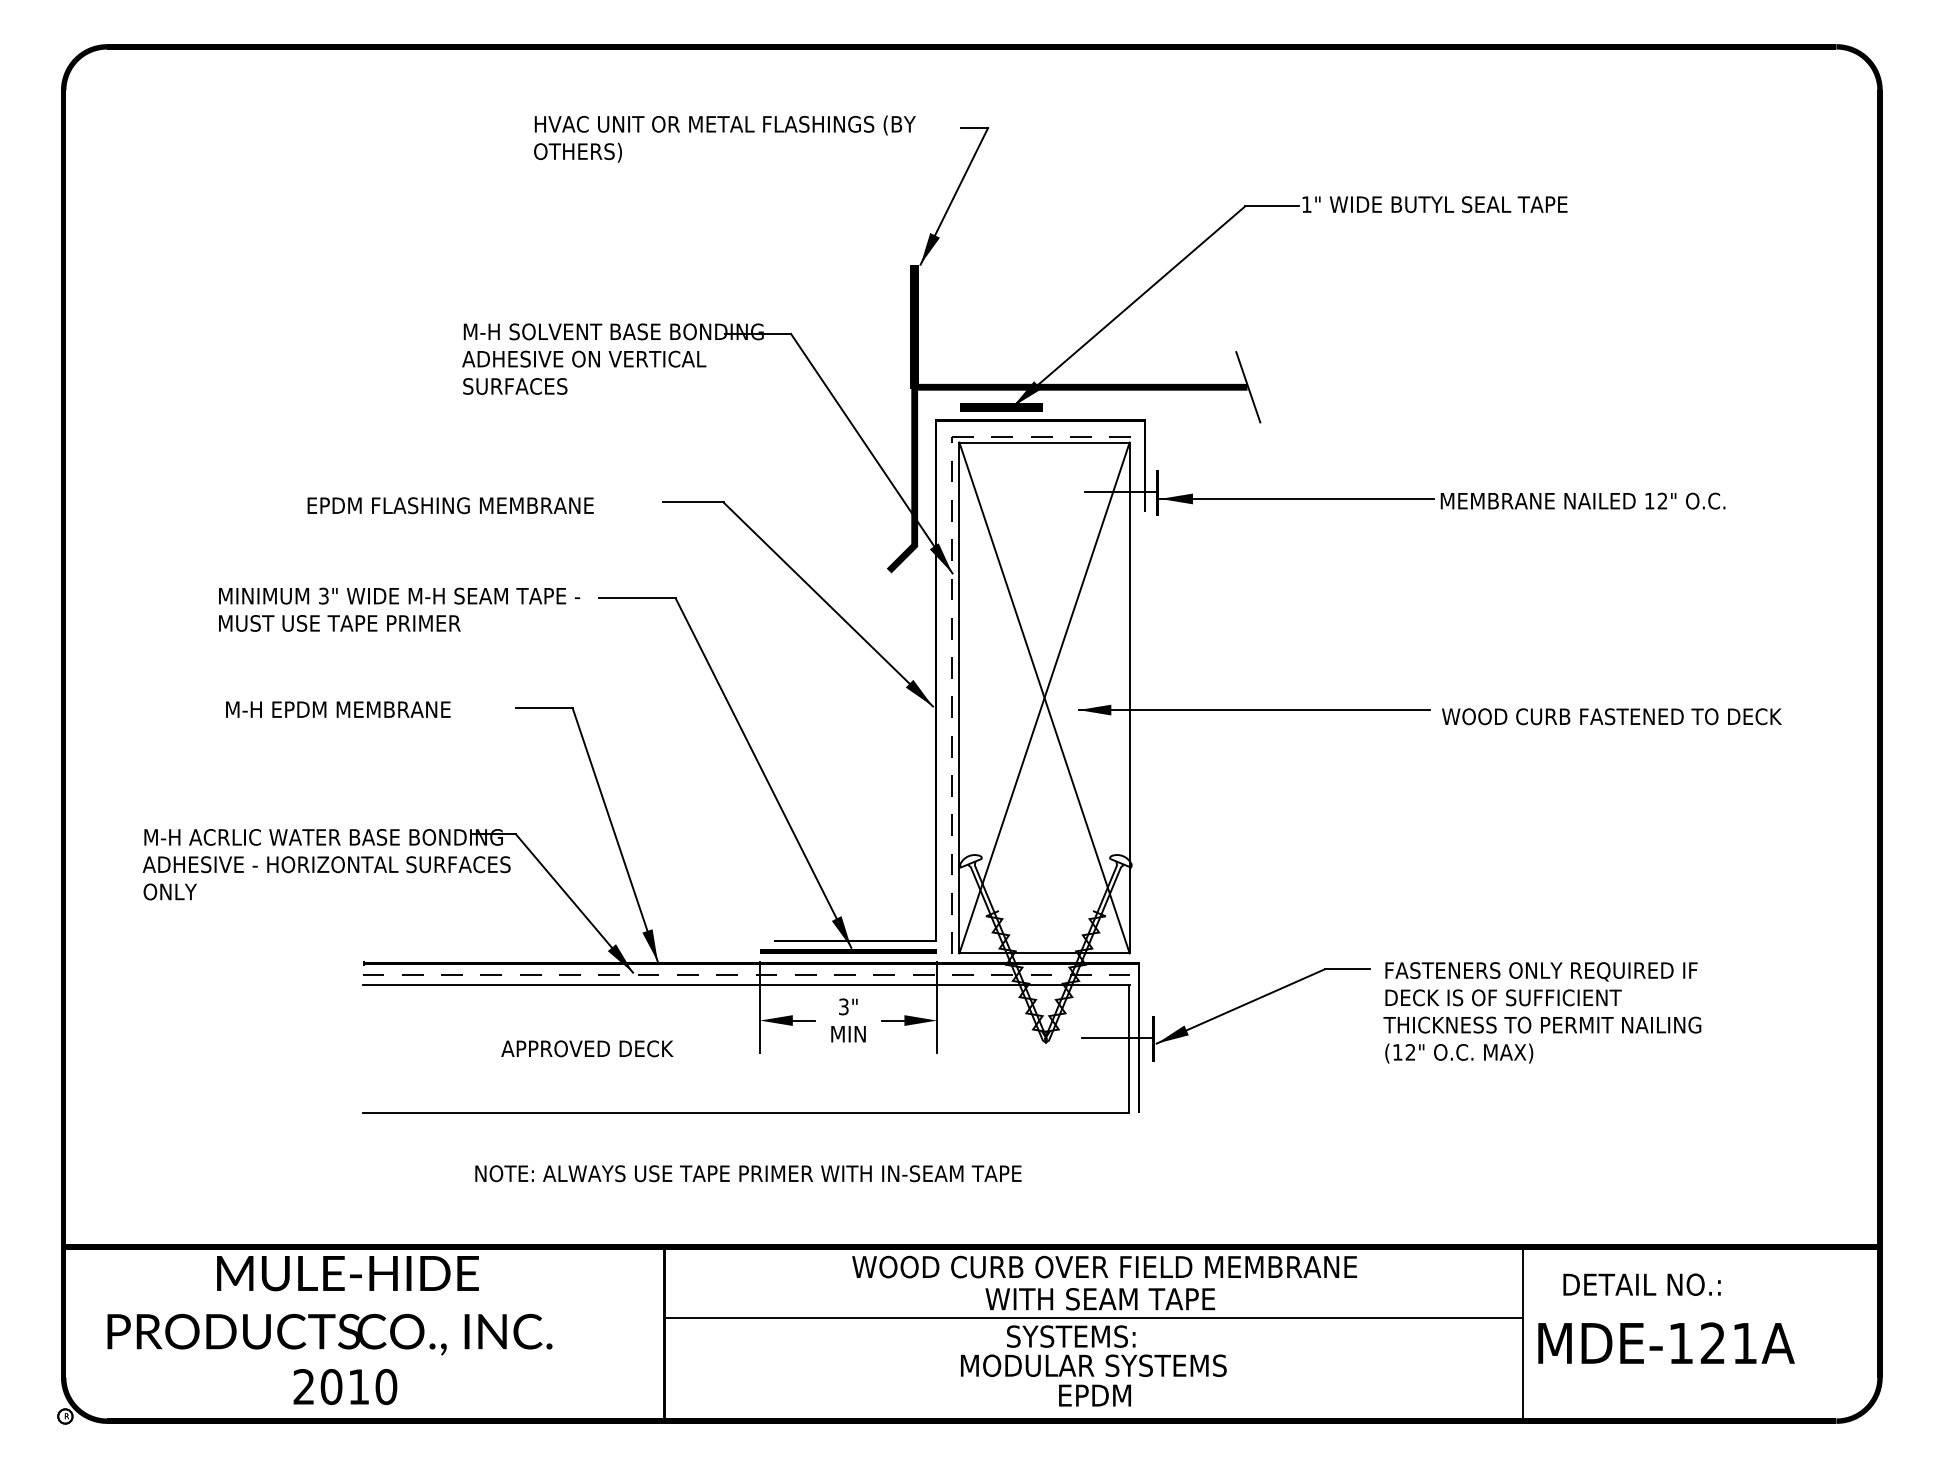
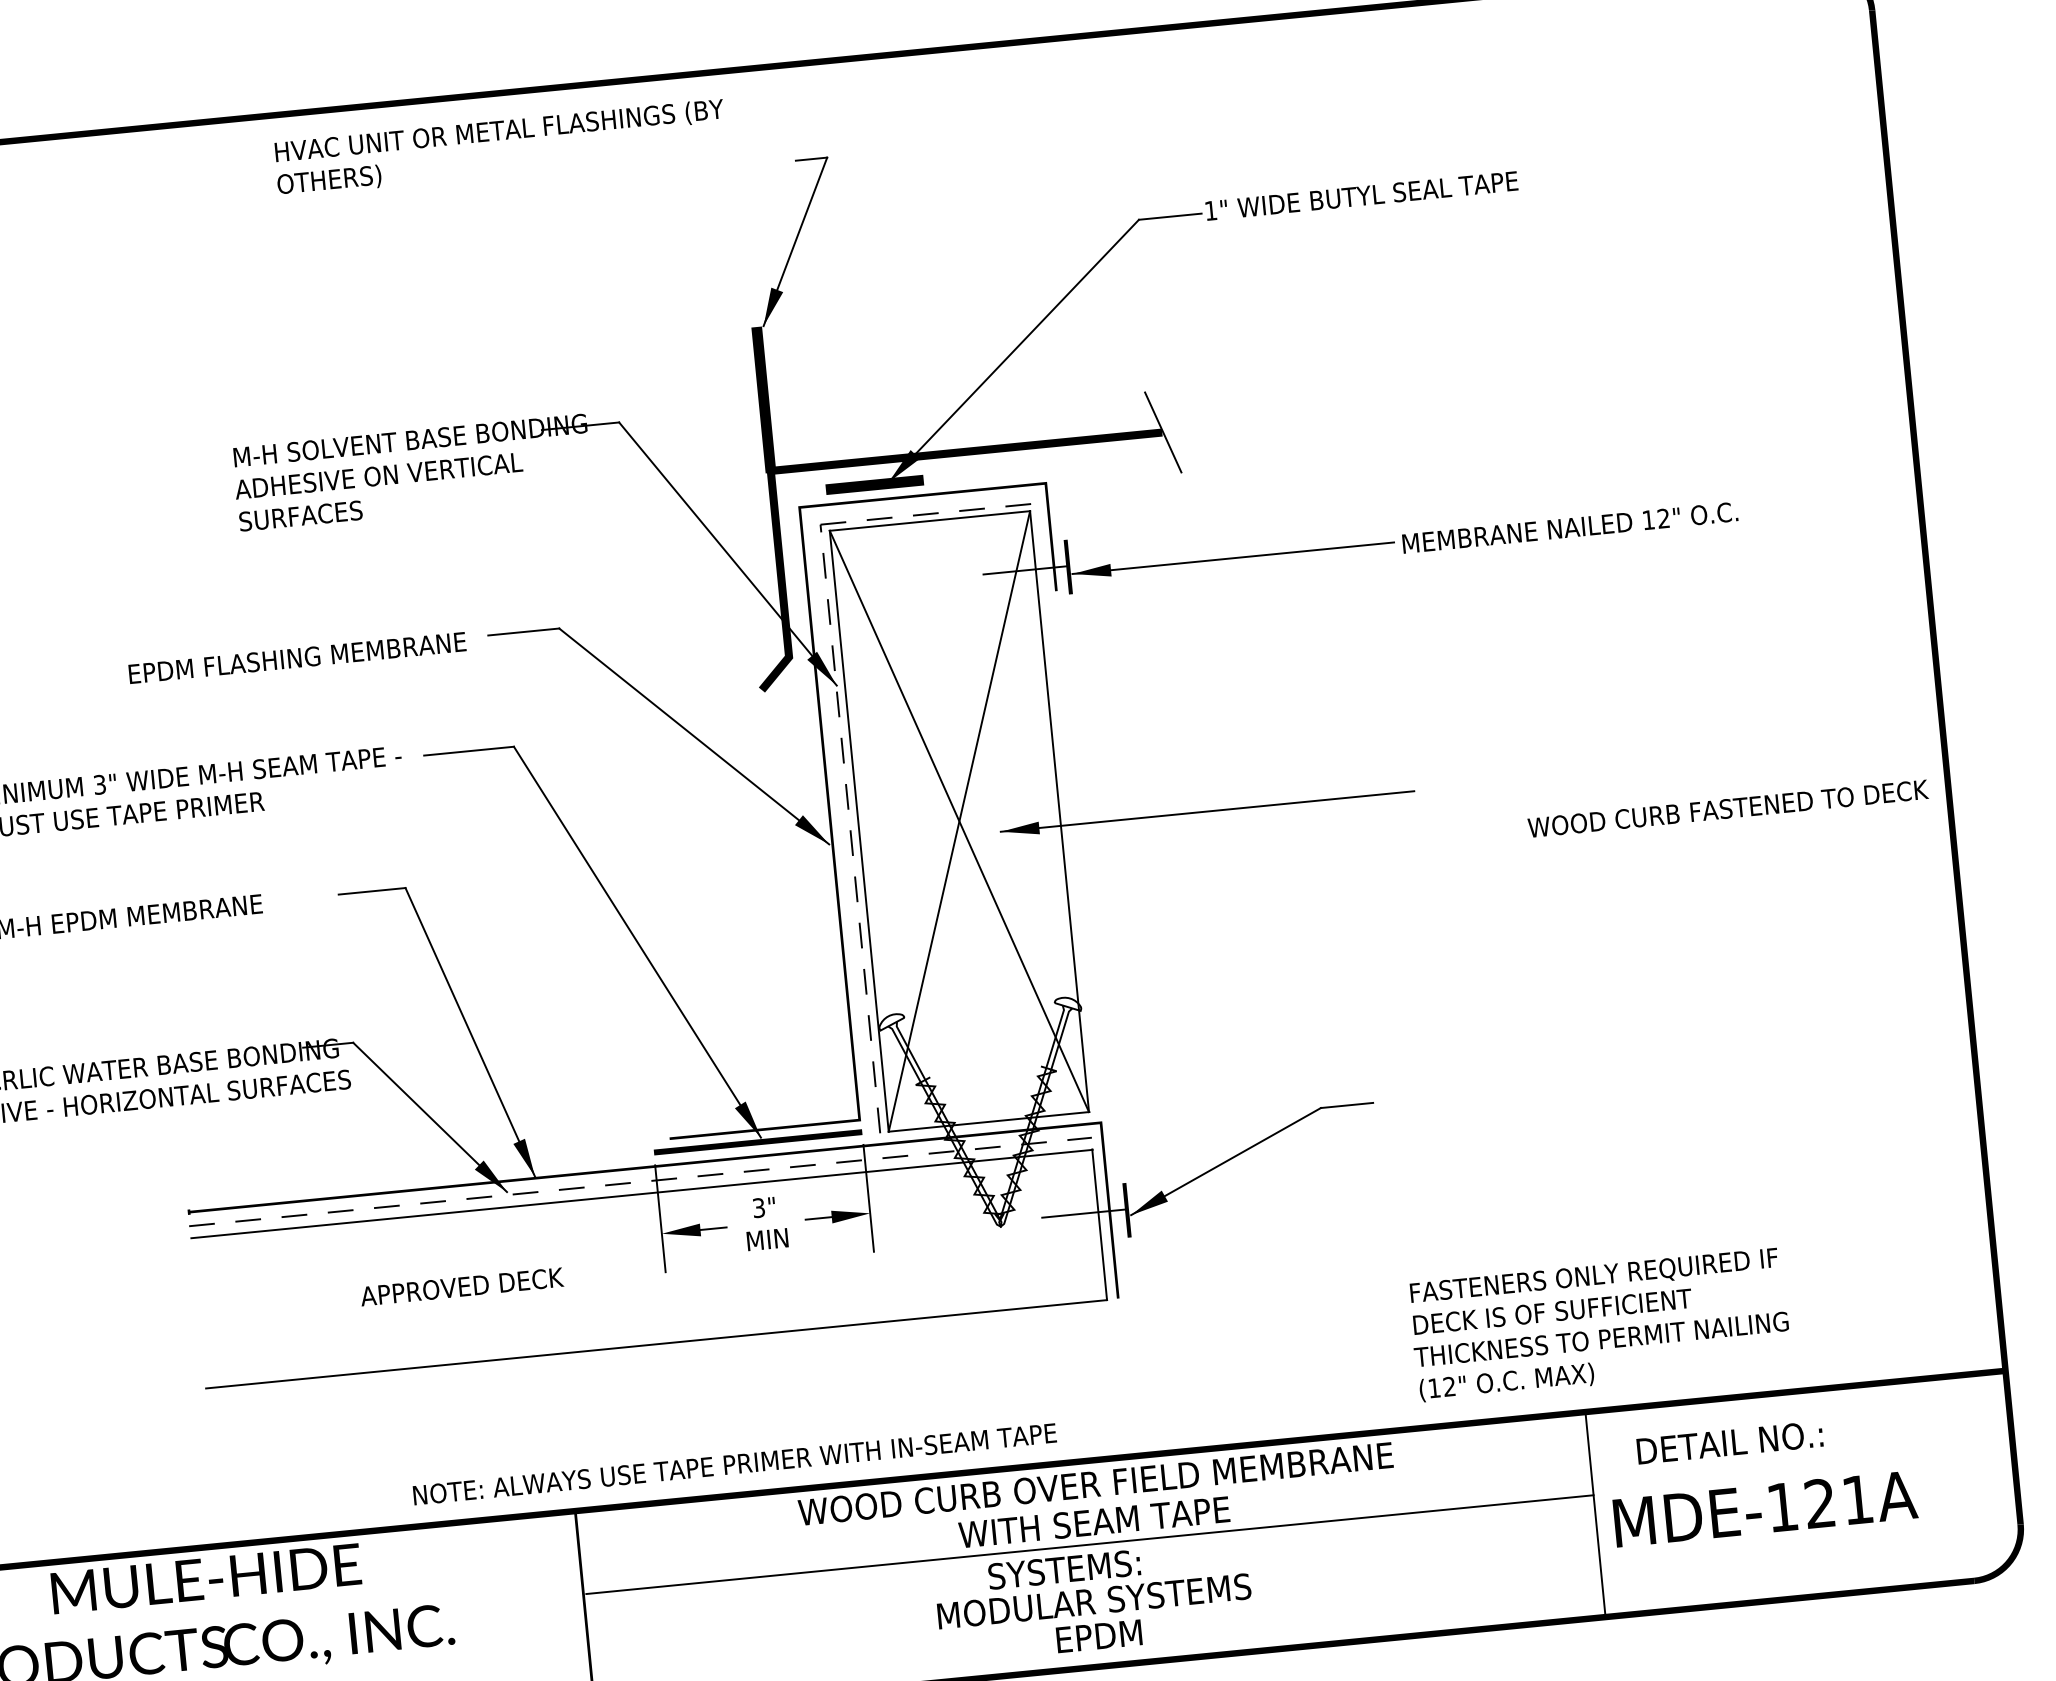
text: (724, 138) -> (500, 147), moved
text: (450, 505) -> (297, 657), moved
text: (1611, 716) -> (1727, 808), moved
text: (1542, 1012) -> (1600, 1324), moved
text: (748, 1173) -> (734, 1464), moved

